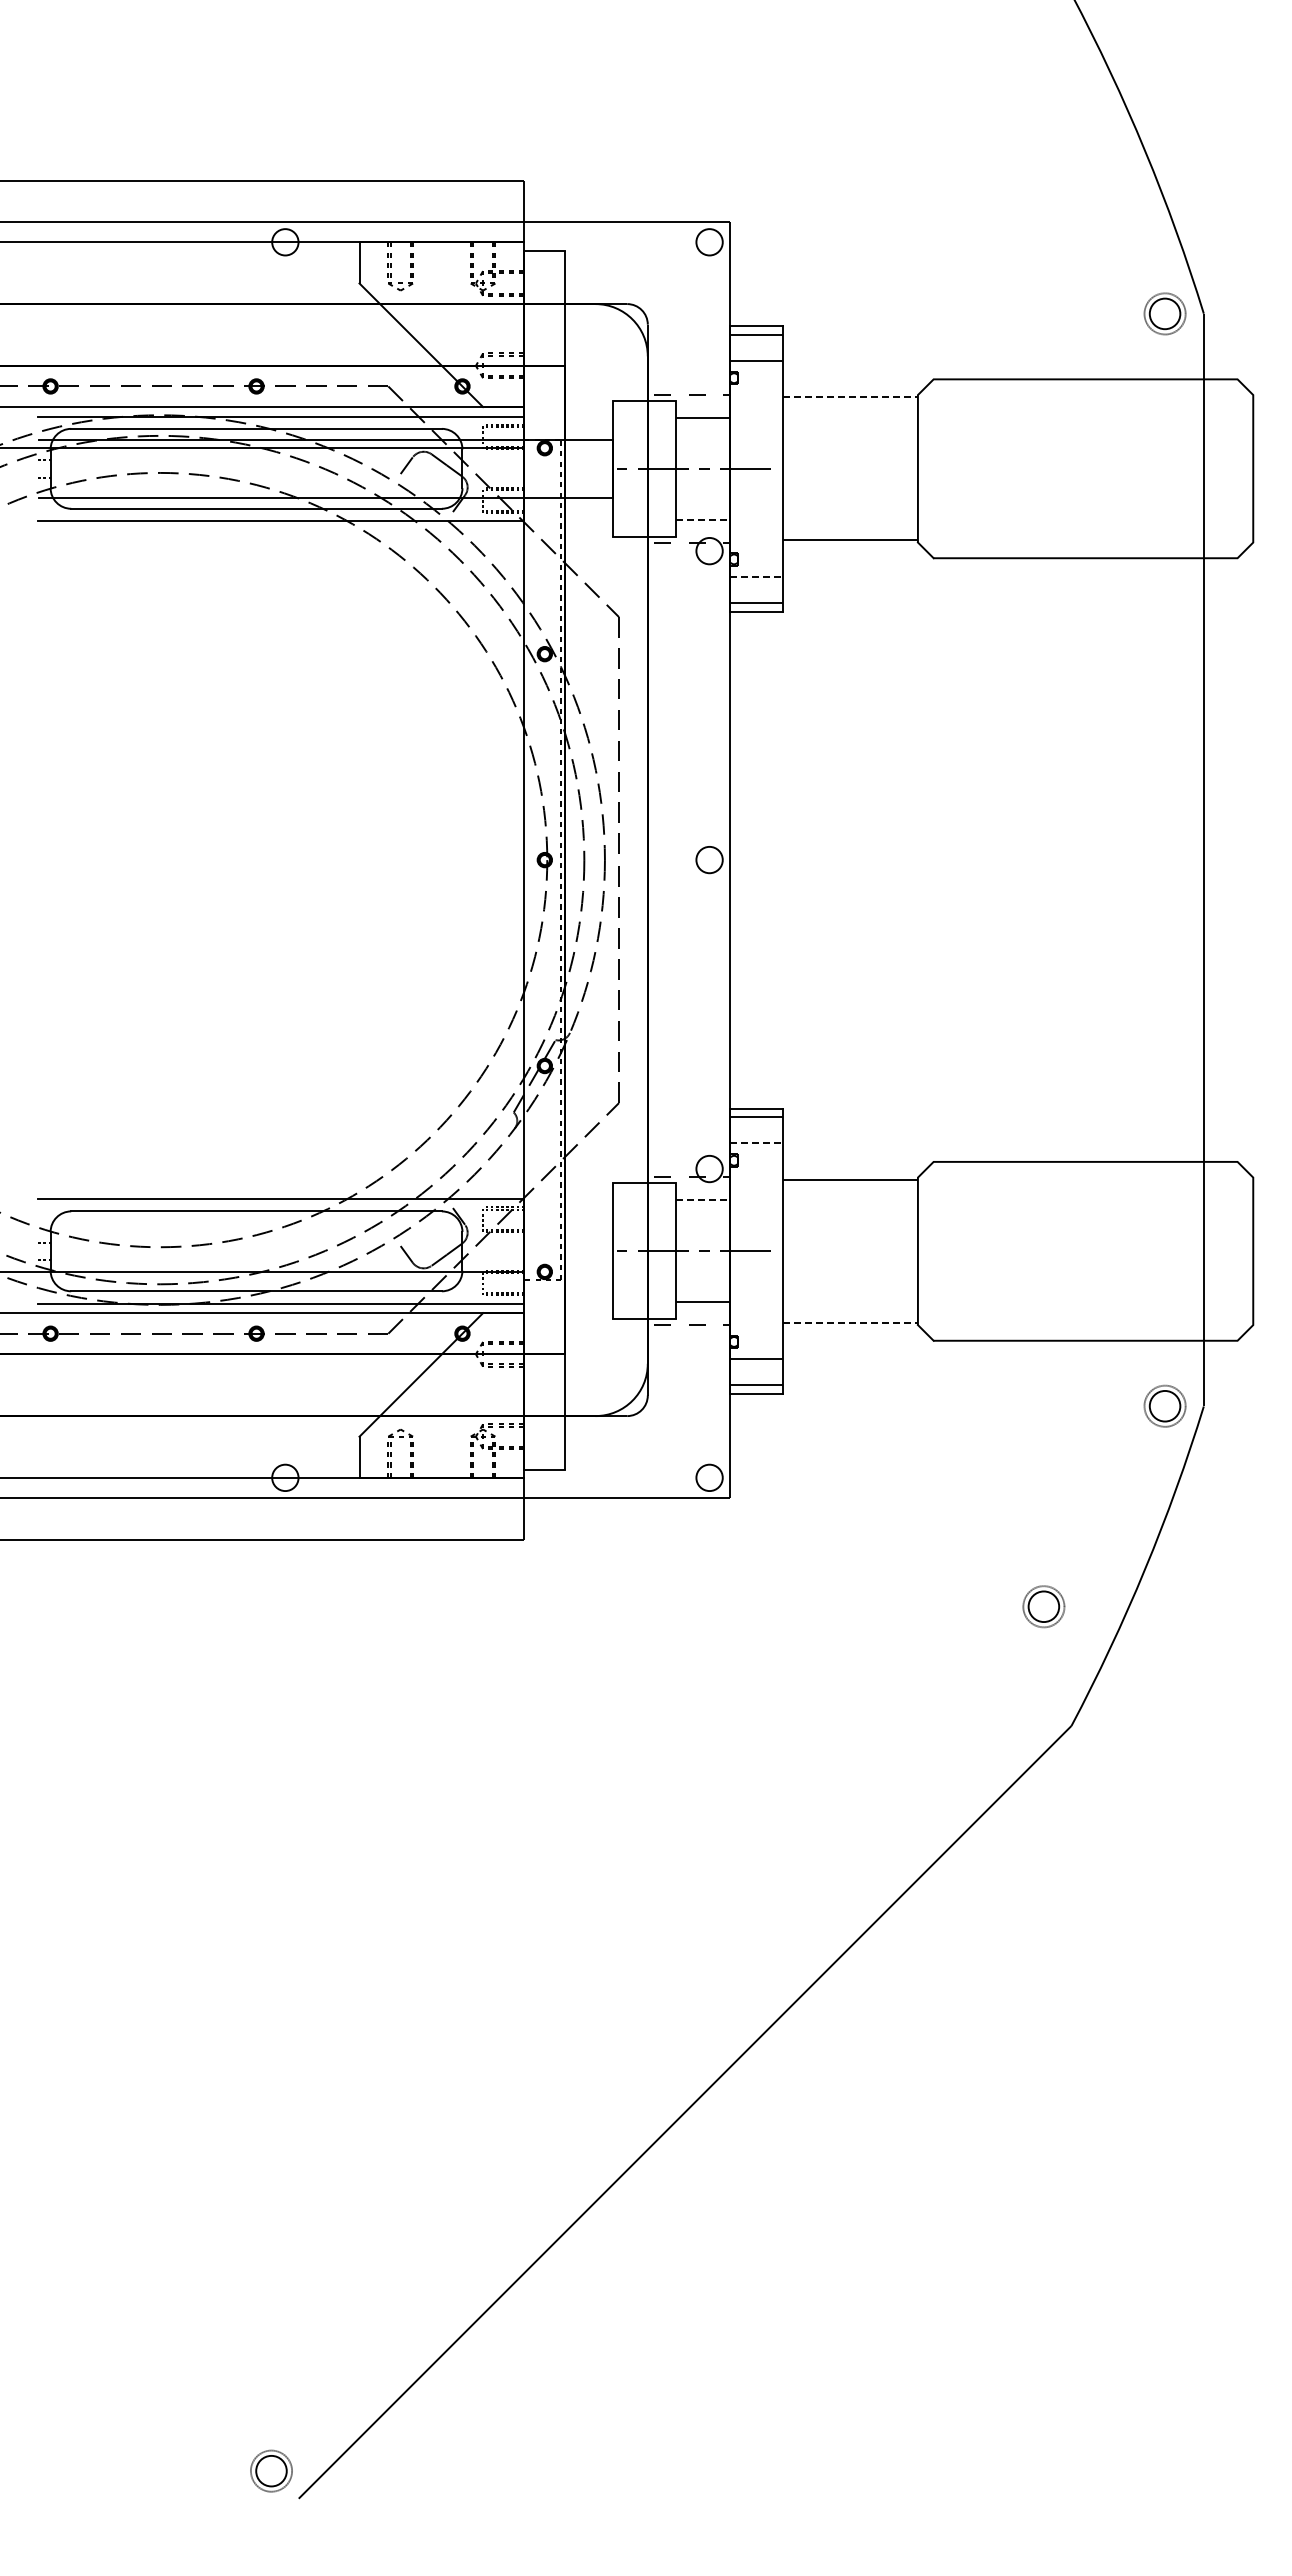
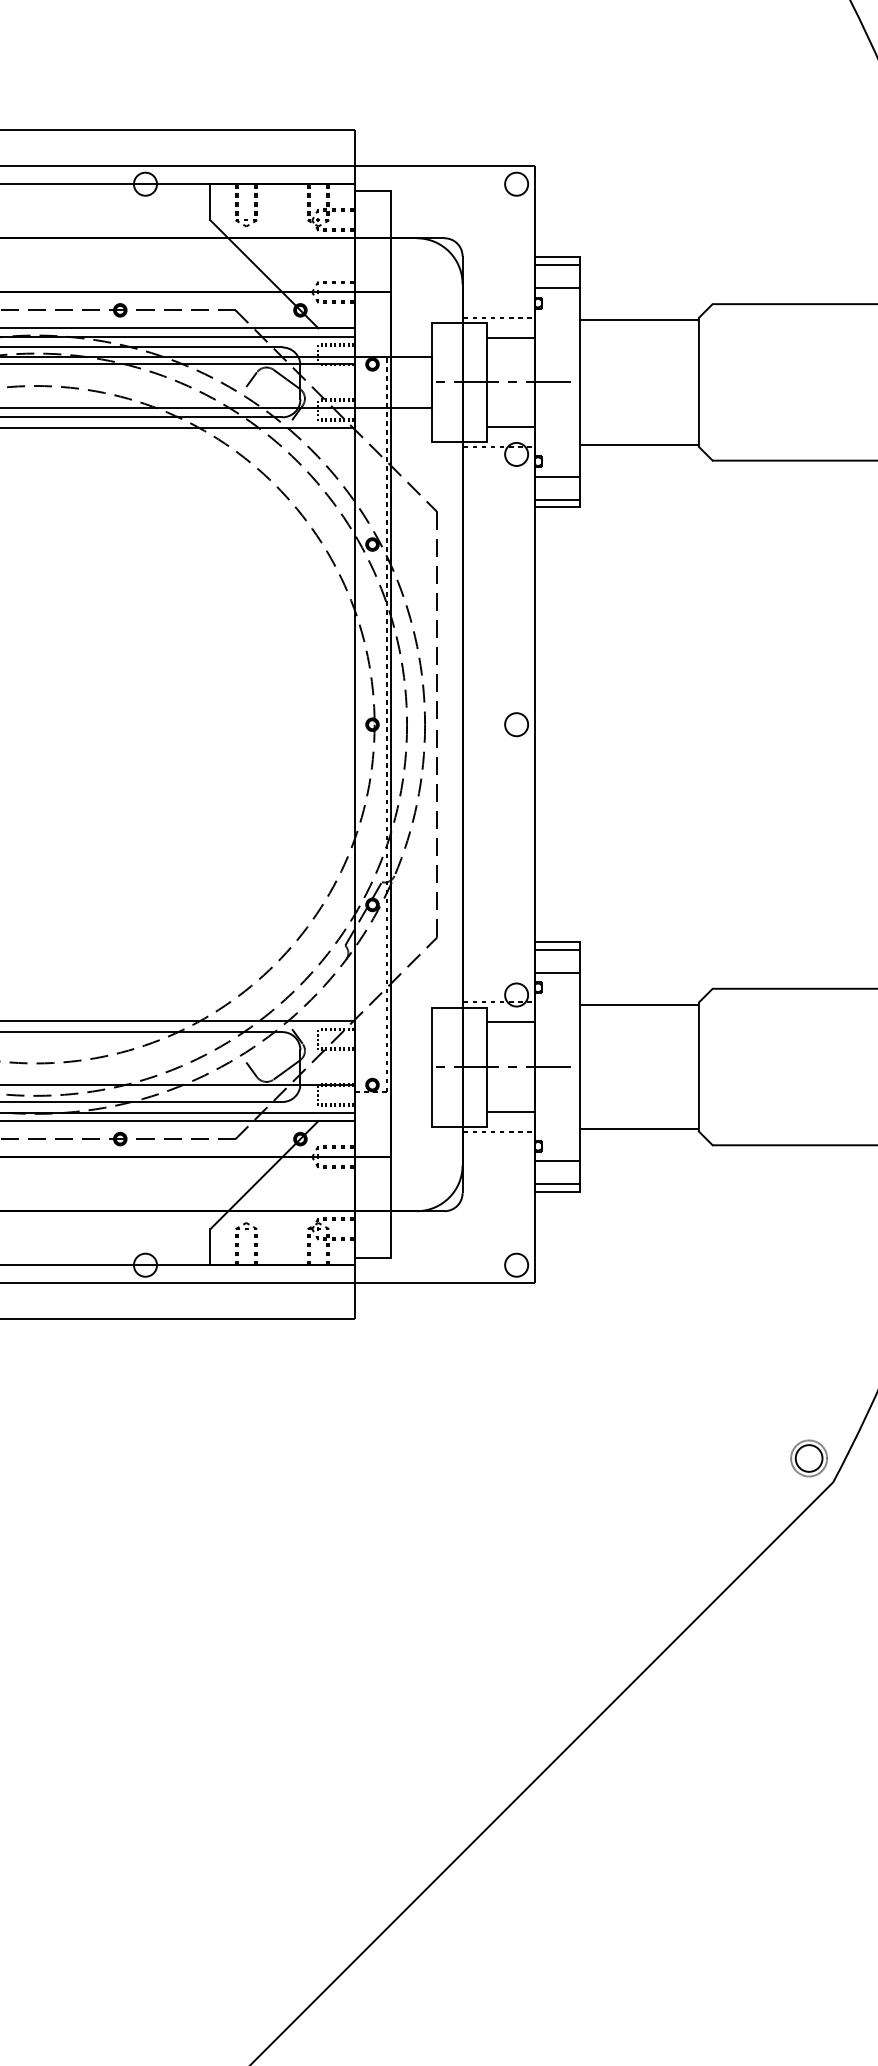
line: (850, 397) -> (639, 320), dashed -> solid
line: (703, 519) -> (511, 426), dashed -> solid
line: (756, 576) -> (557, 476), dashed -> solid
line: (756, 1143) -> (557, 972), dashed -> solid
line: (703, 1200) -> (511, 1022), dashed -> solid
line: (850, 1322) -> (639, 1129), dashed -> solid
part: (1043, 1606) -> (808, 1458), moved

